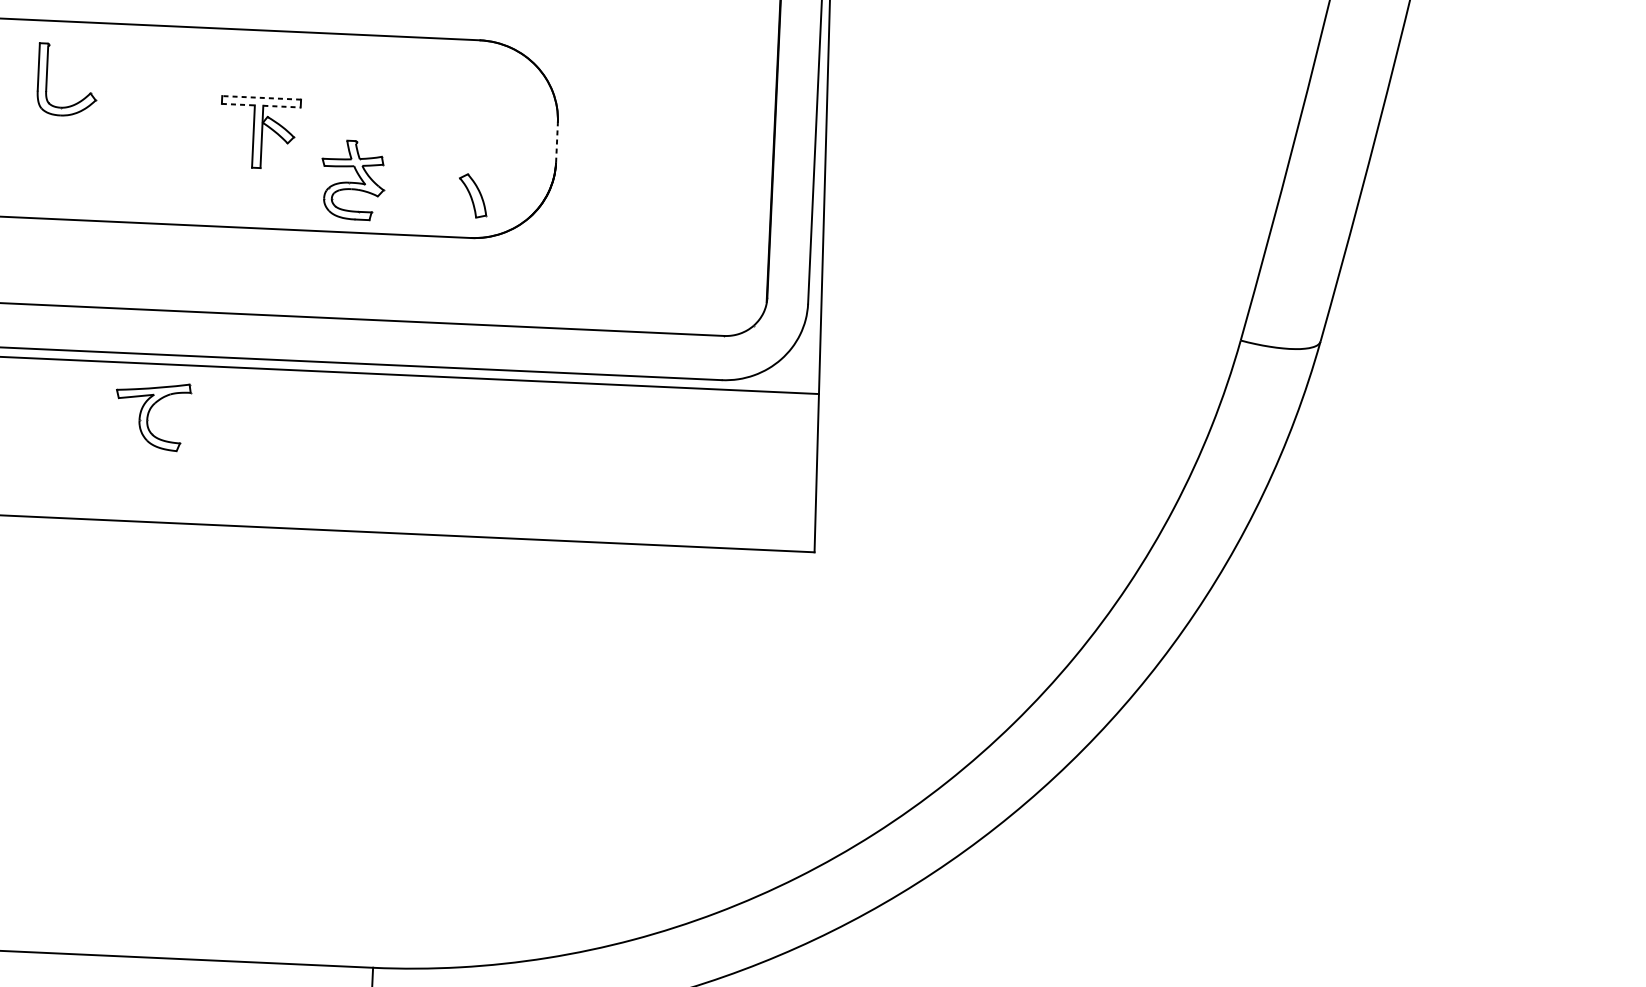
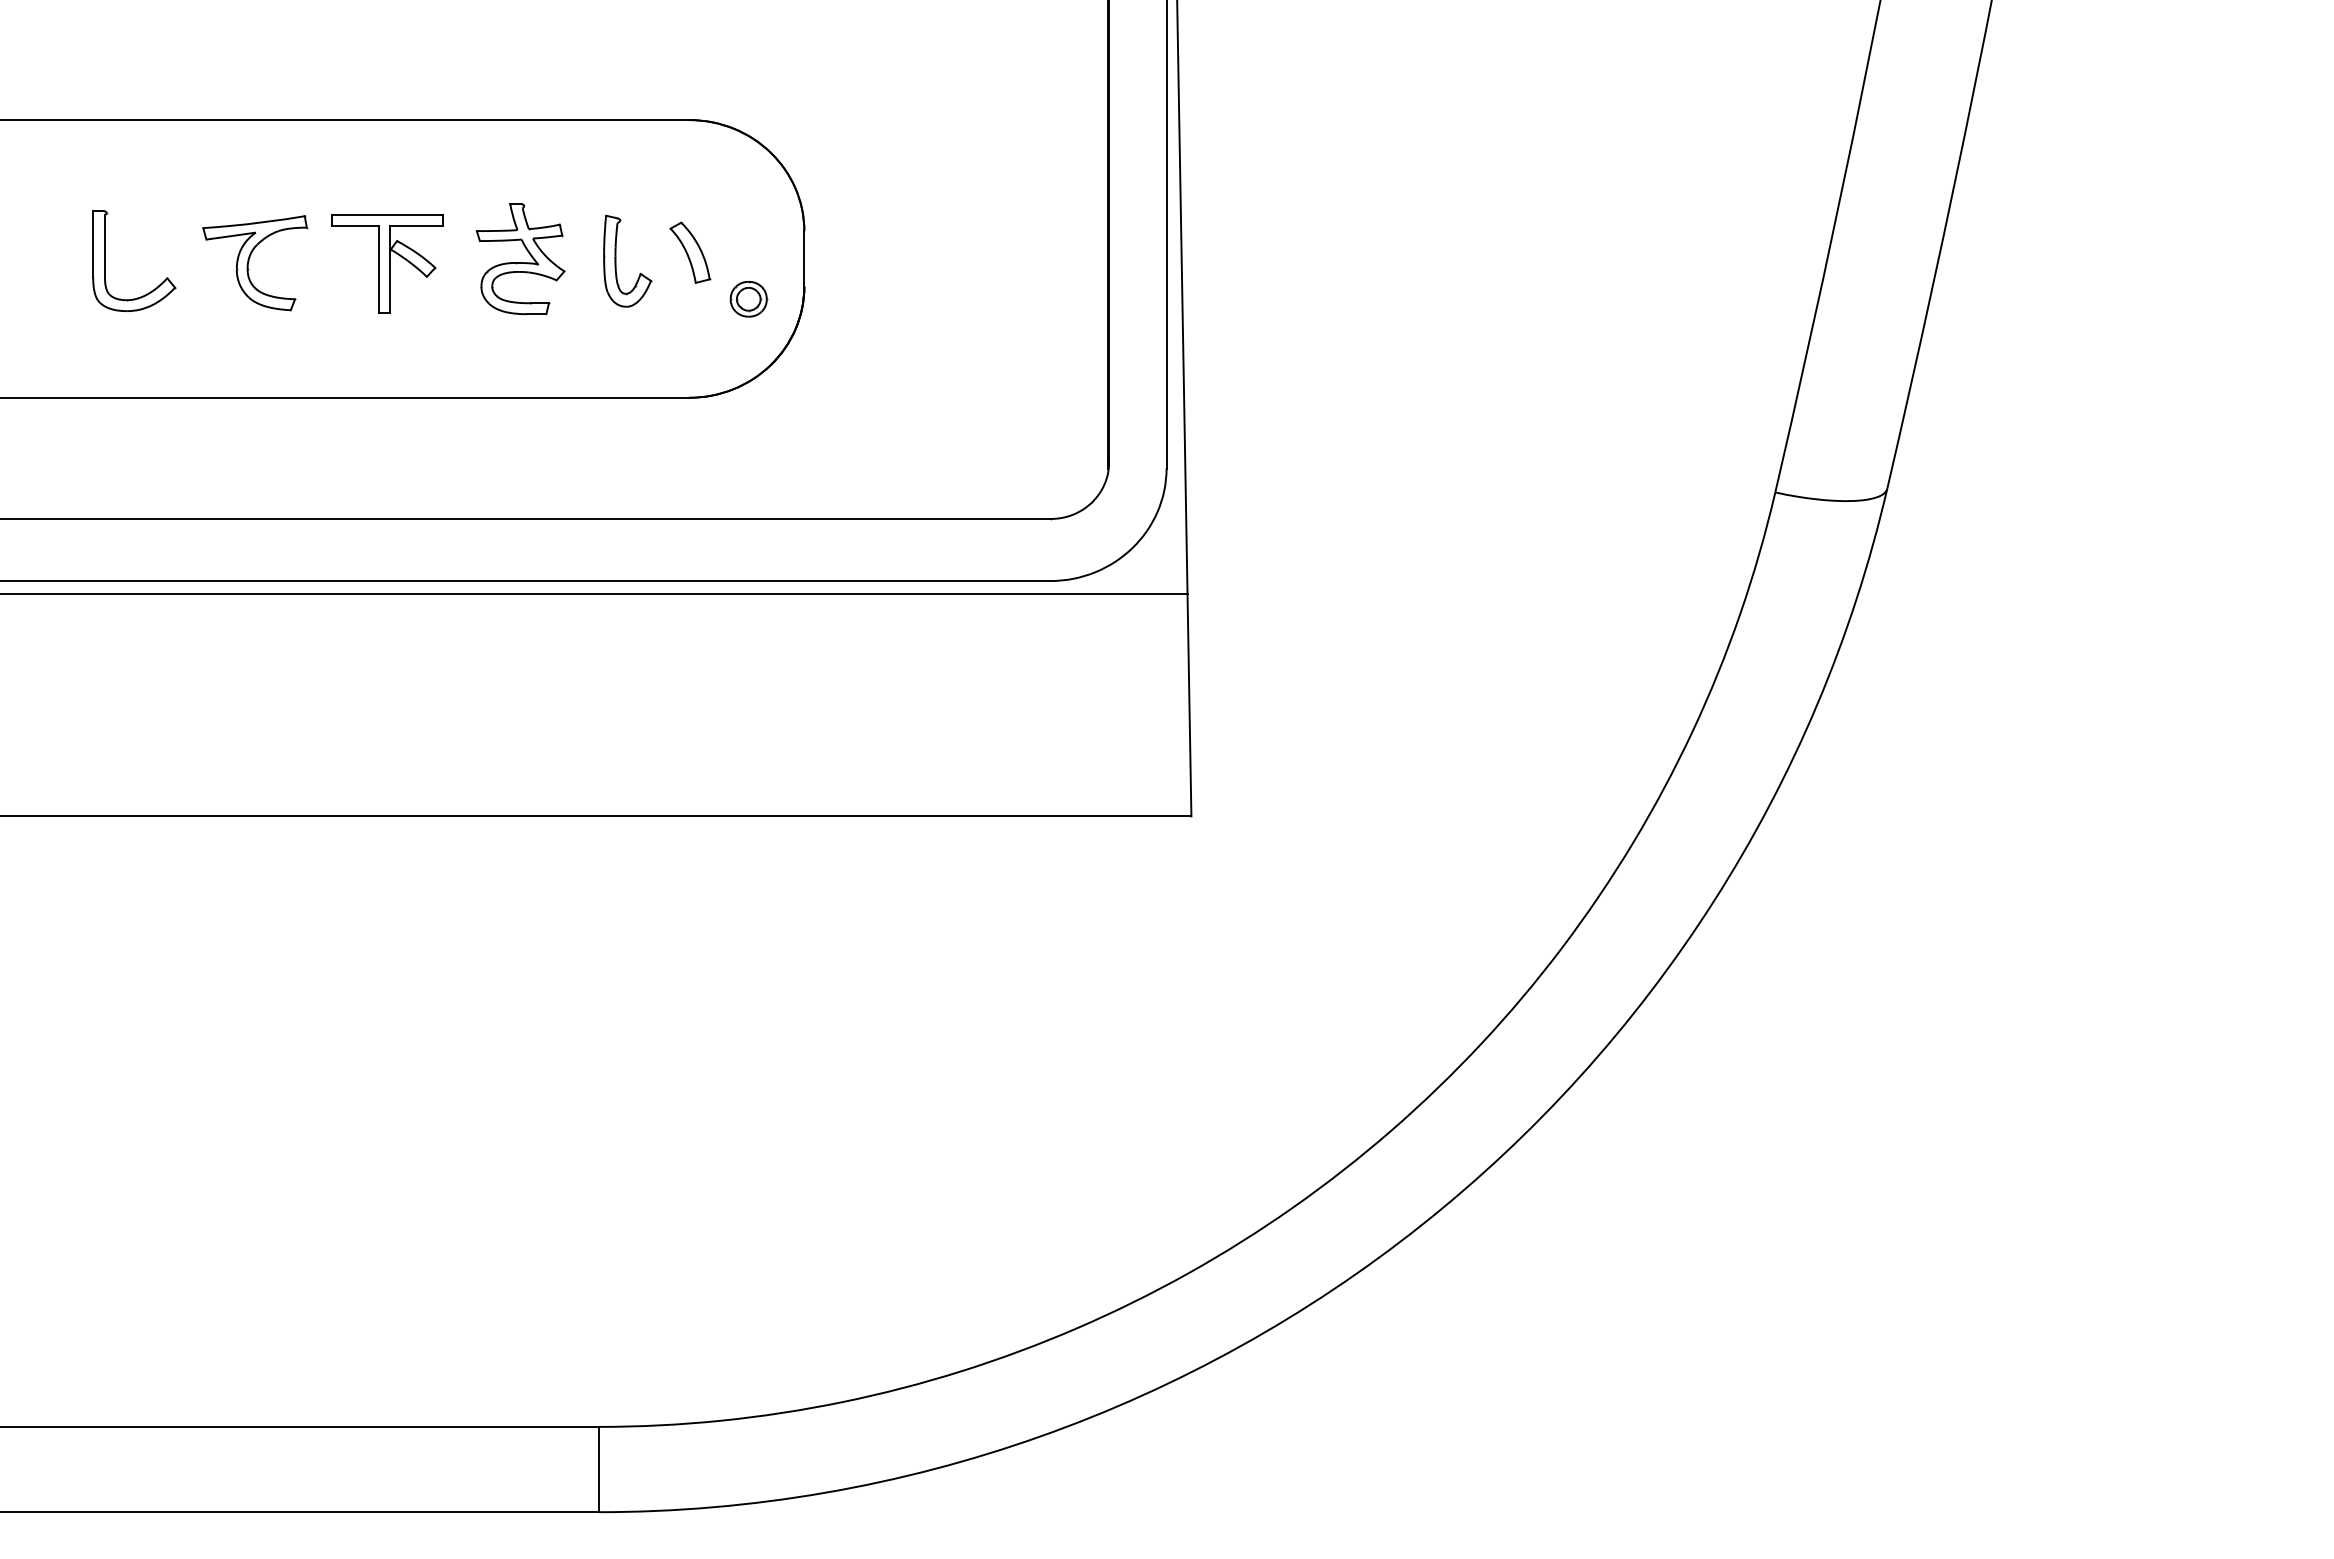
part: (47, 78) -> (105, 260), moved
line: (261, 97) -> (387, 214), dashed -> solid
line: (238, 104) -> (355, 225), dashed -> solid
line: (282, 106) -> (417, 225), dashed -> solid
part: (423, 137) -> (616, 260), added
line: (557, 142) -> (804, 258), dashed -> solid
part: (515, 169) -> (748, 299), added
part: (352, 180) -> (520, 259), moved
part: (473, 195) -> (690, 252), moved
part: (148, 415) -> (249, 261), moved

